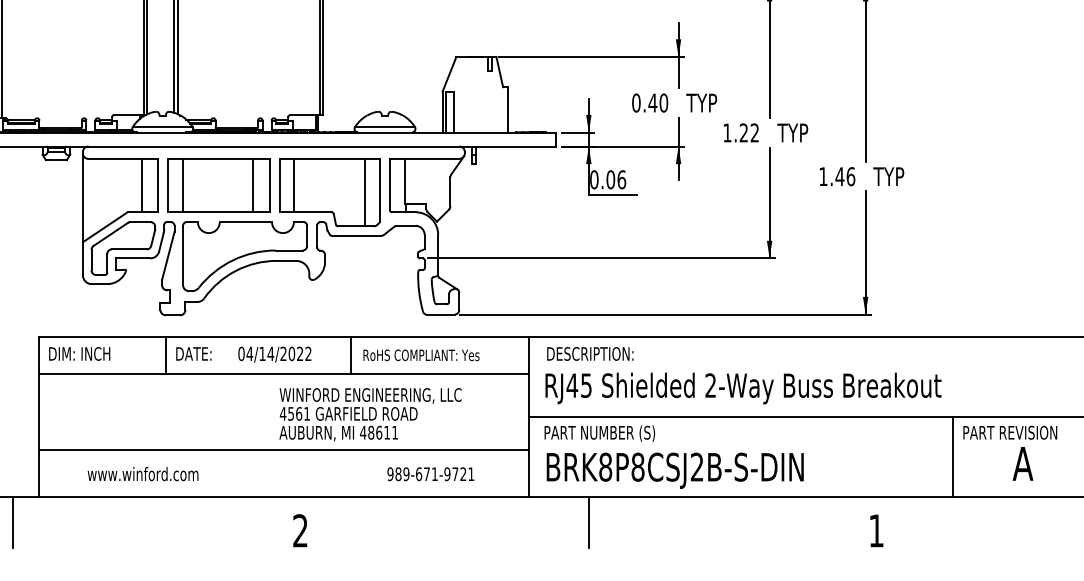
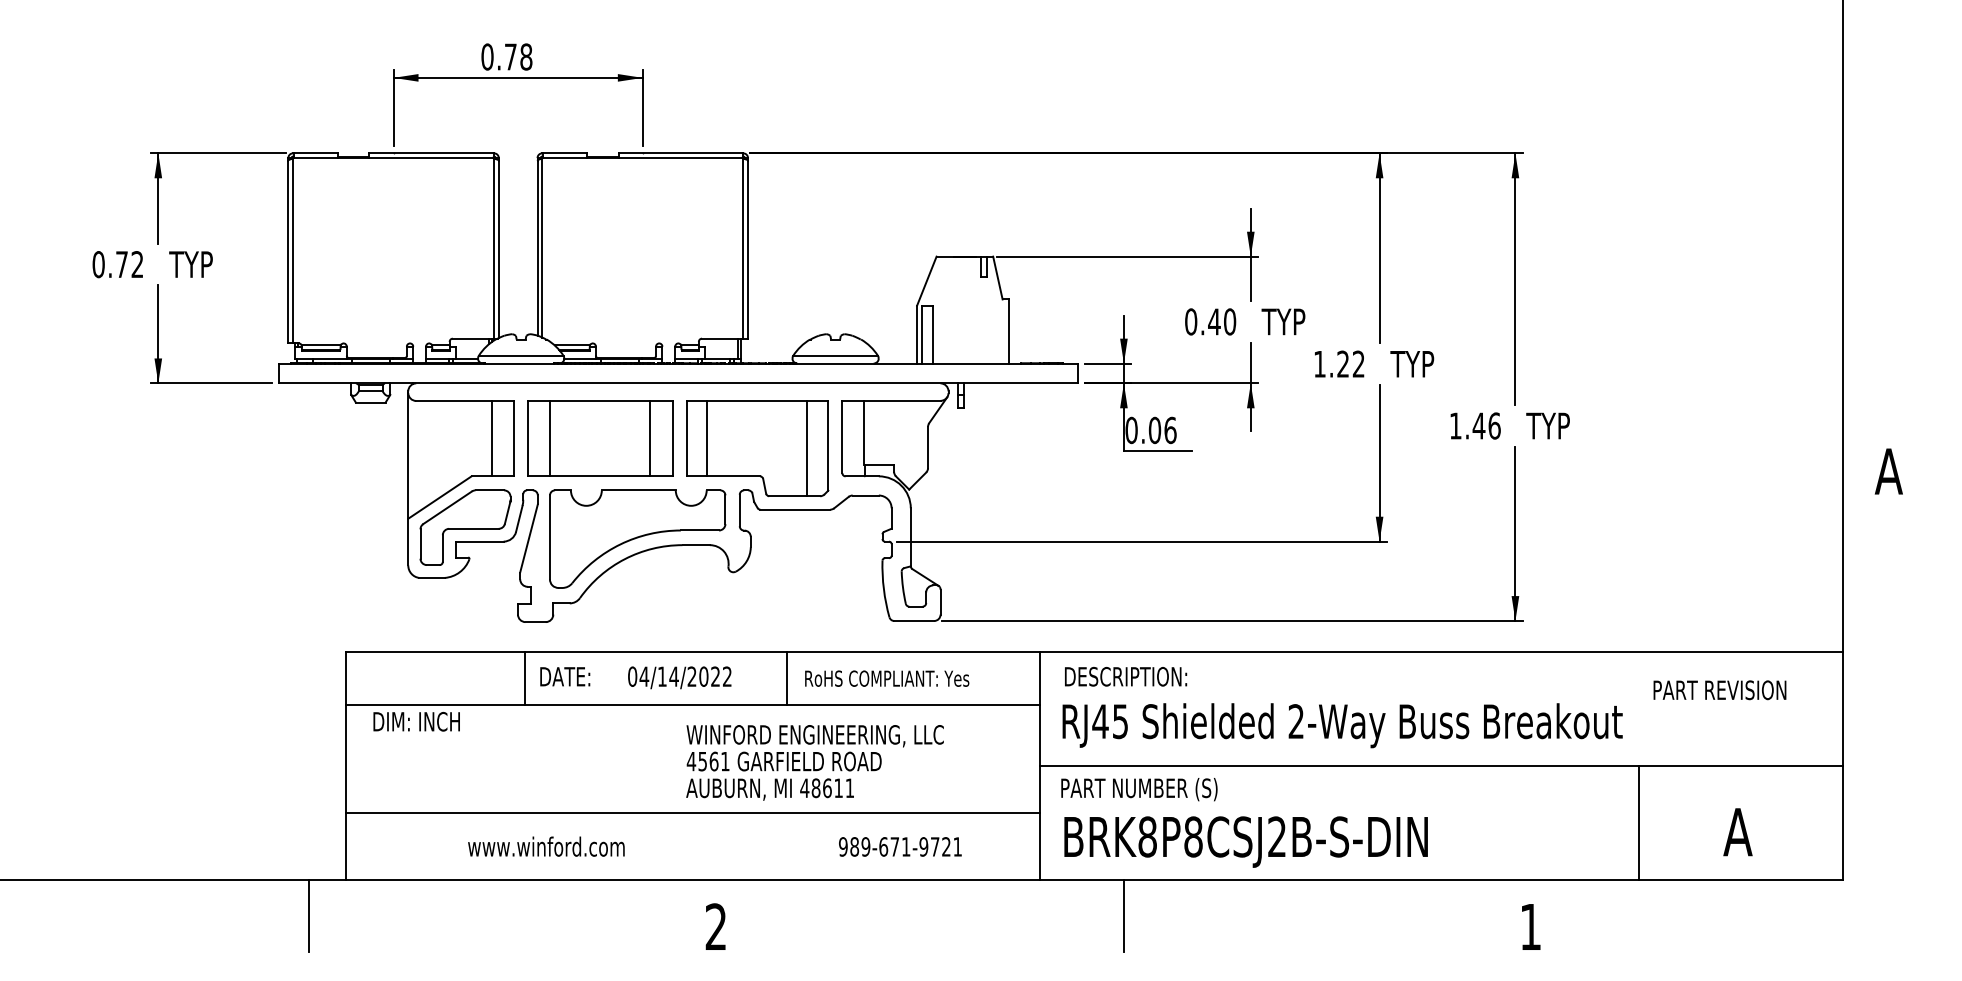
text: (79, 353) -> (416, 721), moved
text: (1009, 432) -> (1719, 690), moved
text: (143, 473) -> (546, 846), moved

